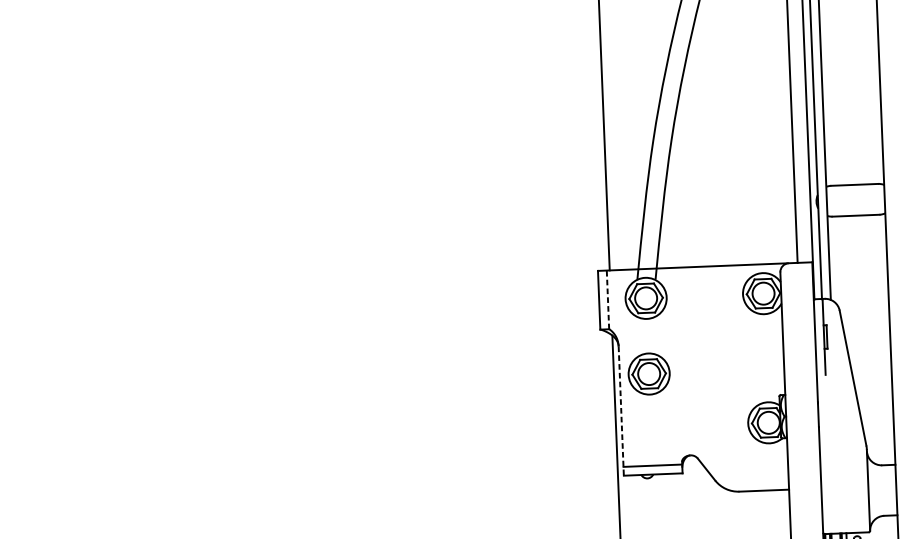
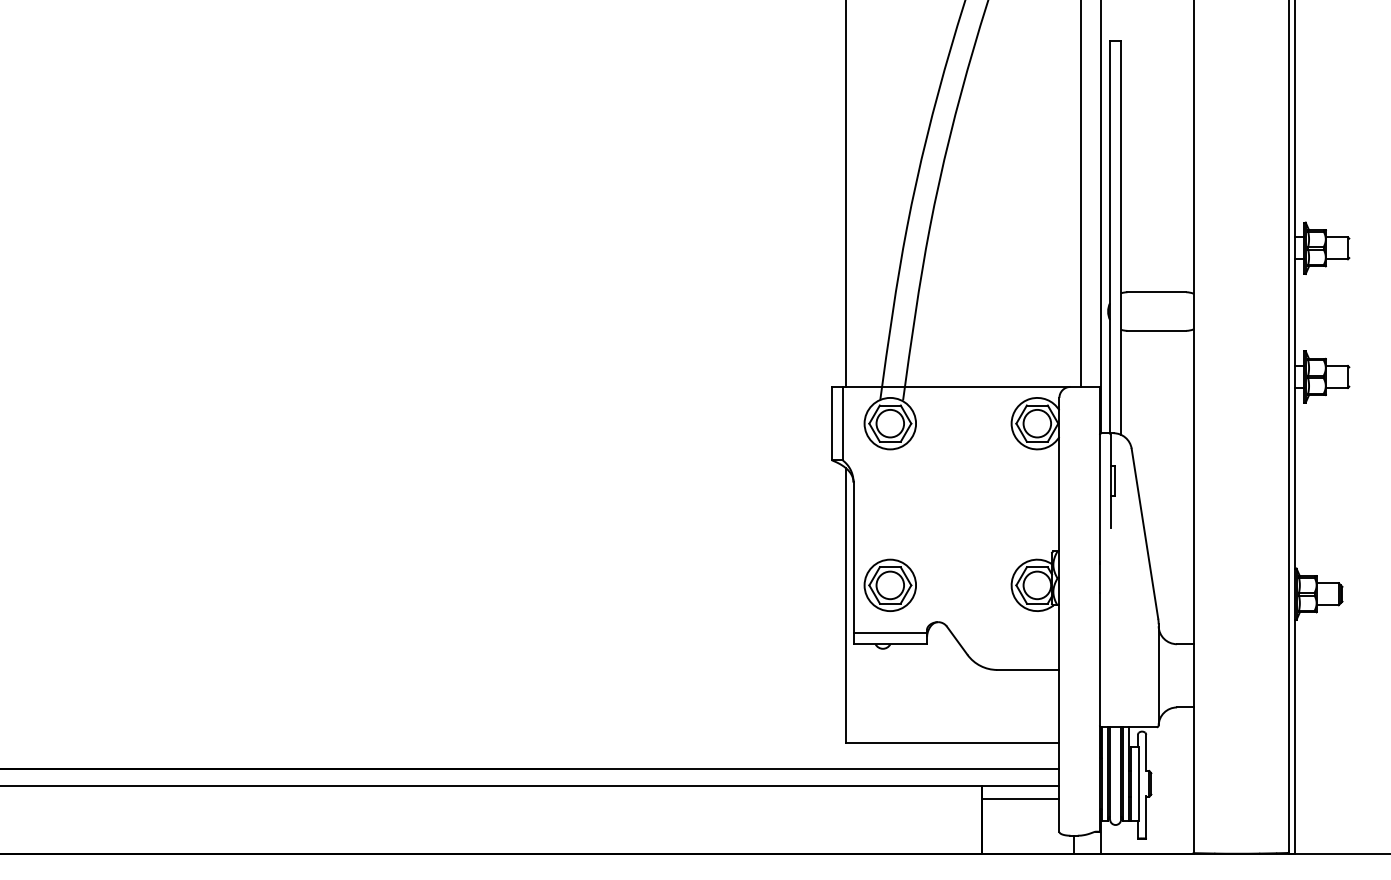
line: (607, 299) -> (842, 423), dashed -> solid
part: (648, 373) -> (889, 584), moved
line: (621, 411) -> (853, 563), dashed -> solid

